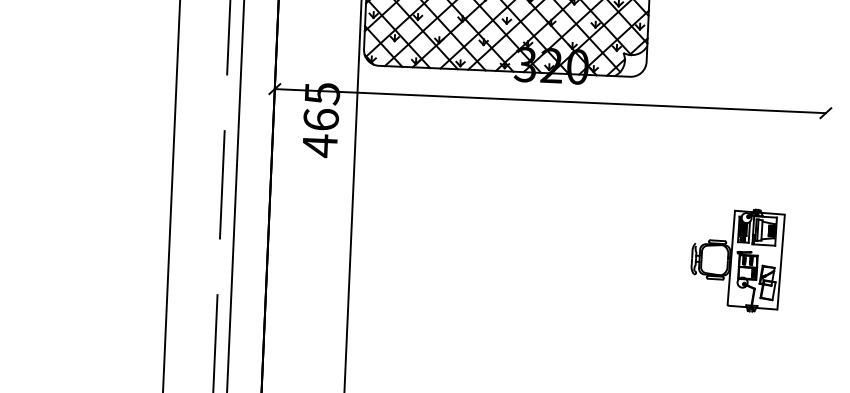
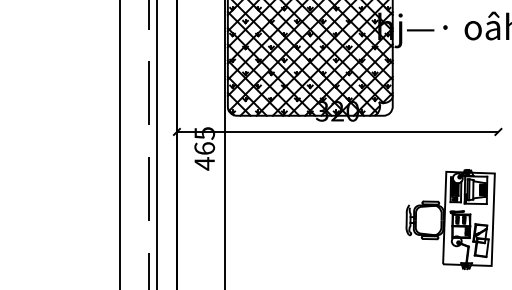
part: (737, 259) -> (450, 219), size x1.67

